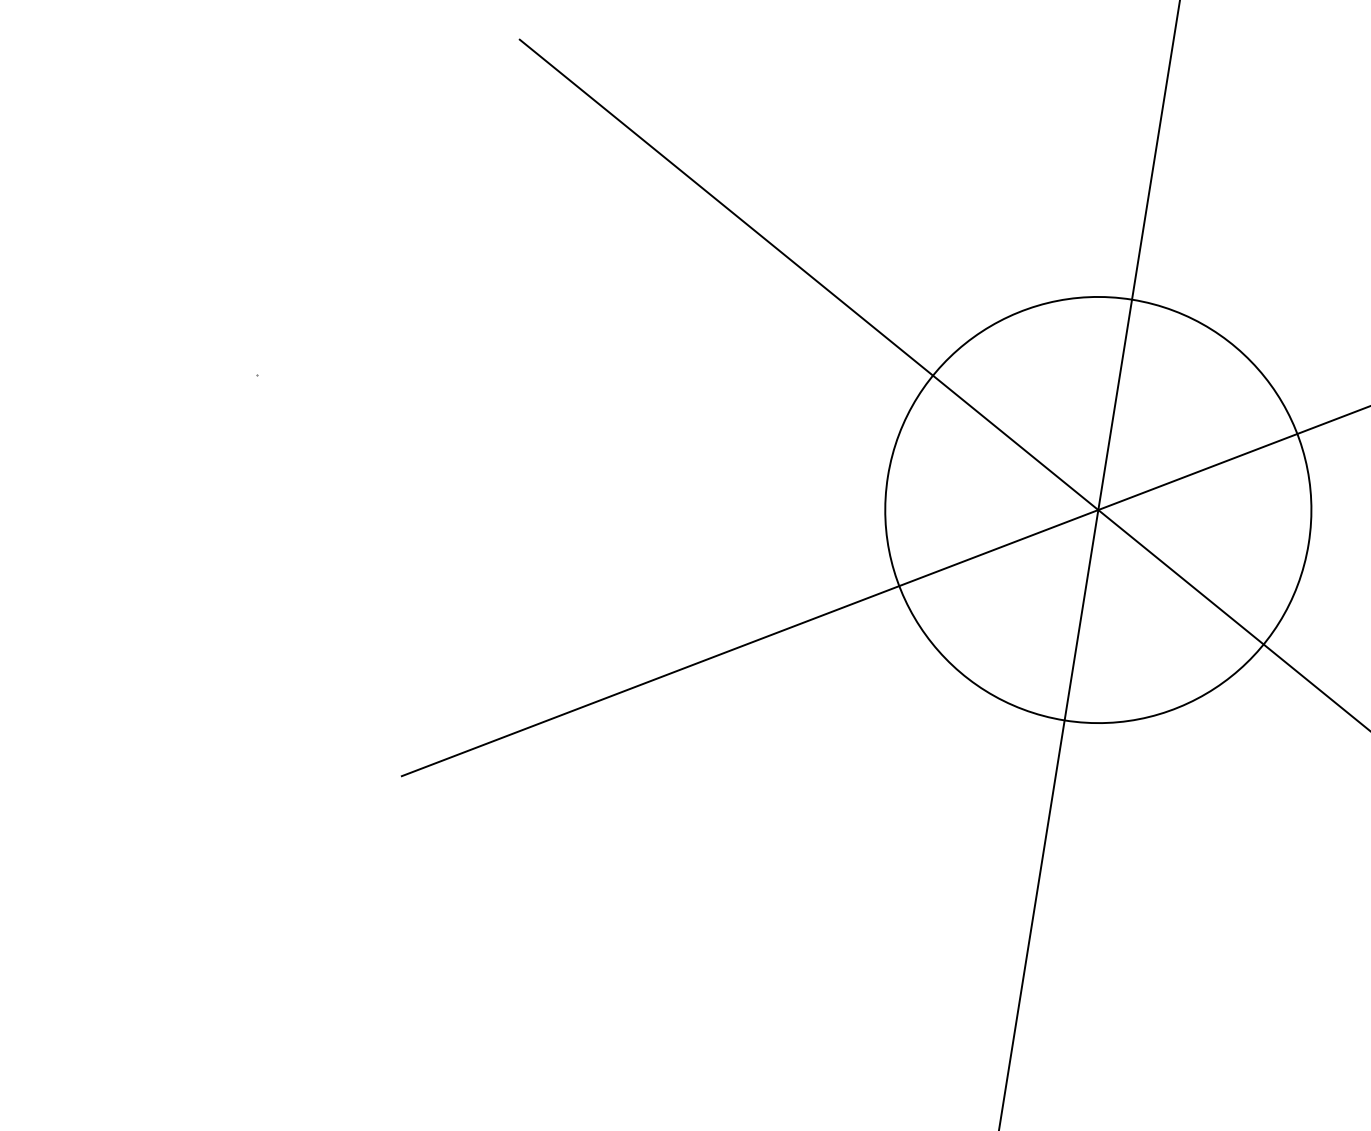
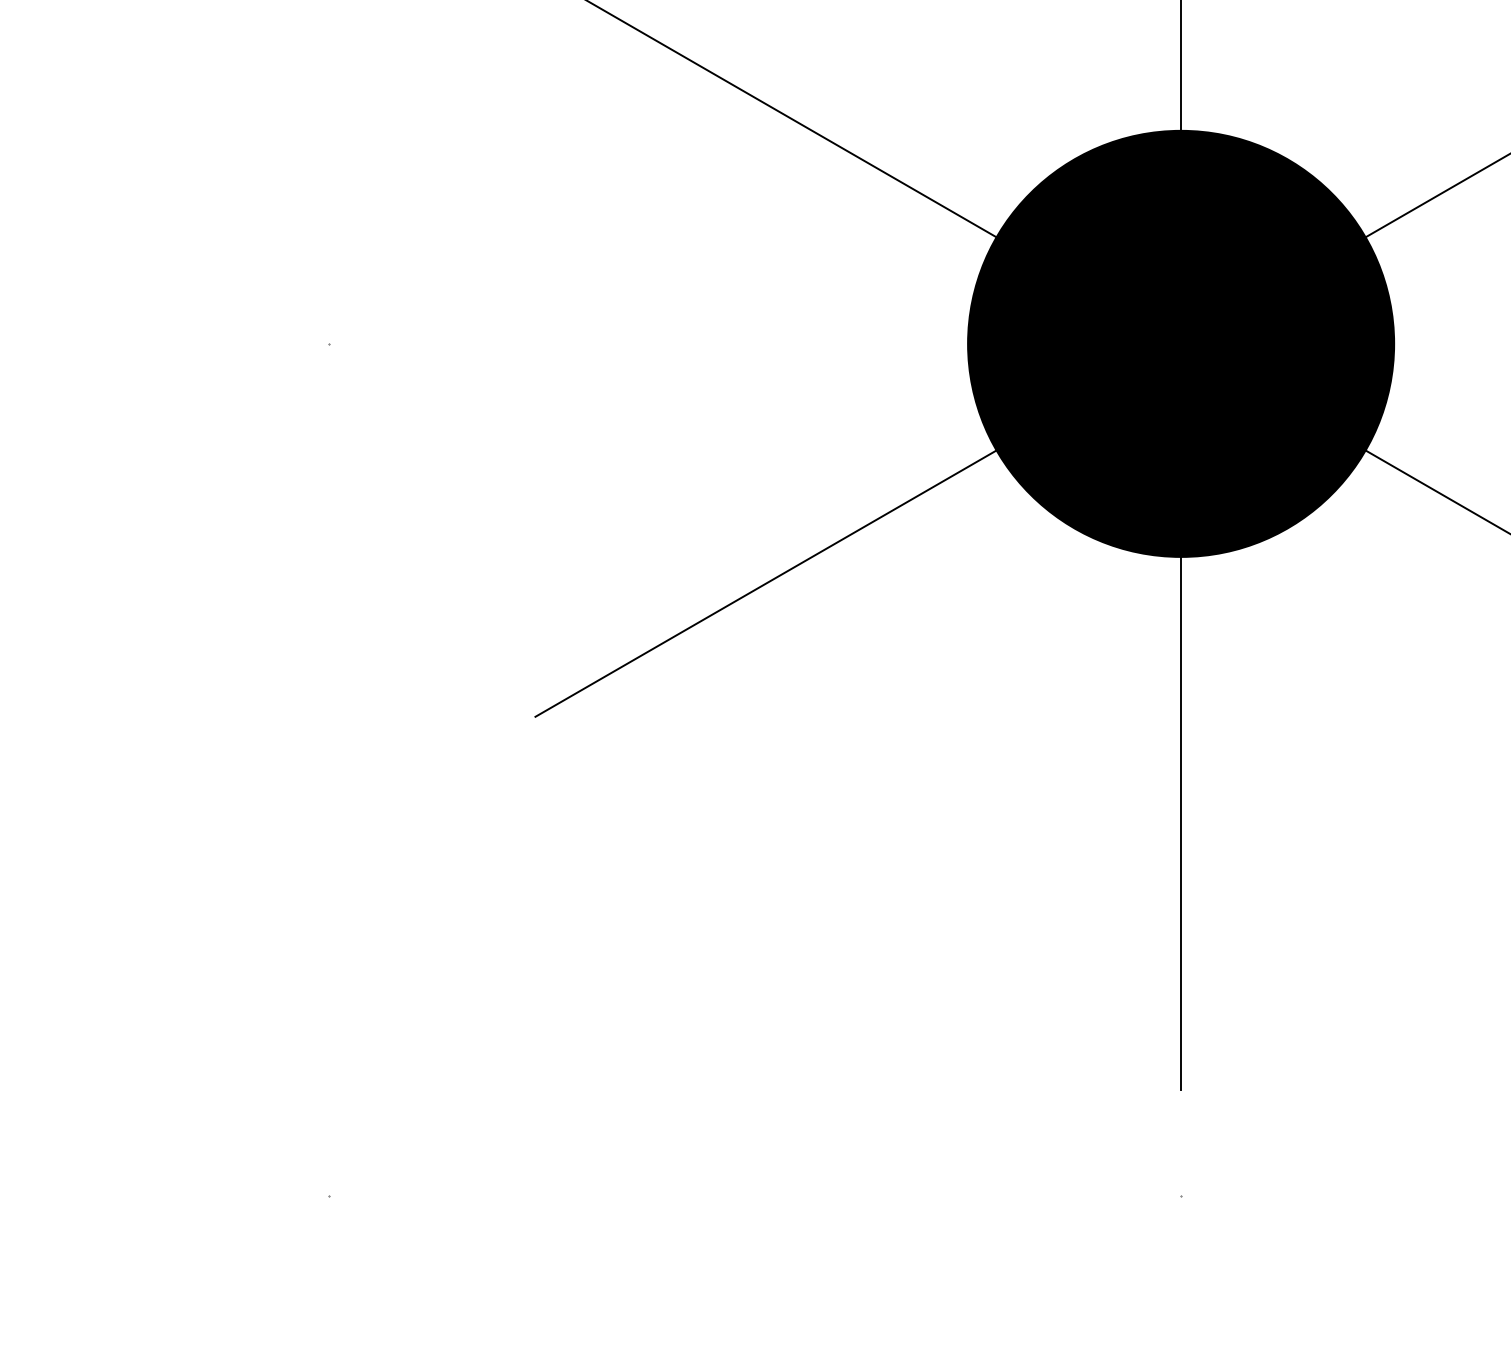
fill: (1098, 509) -> (1181, 343), added

